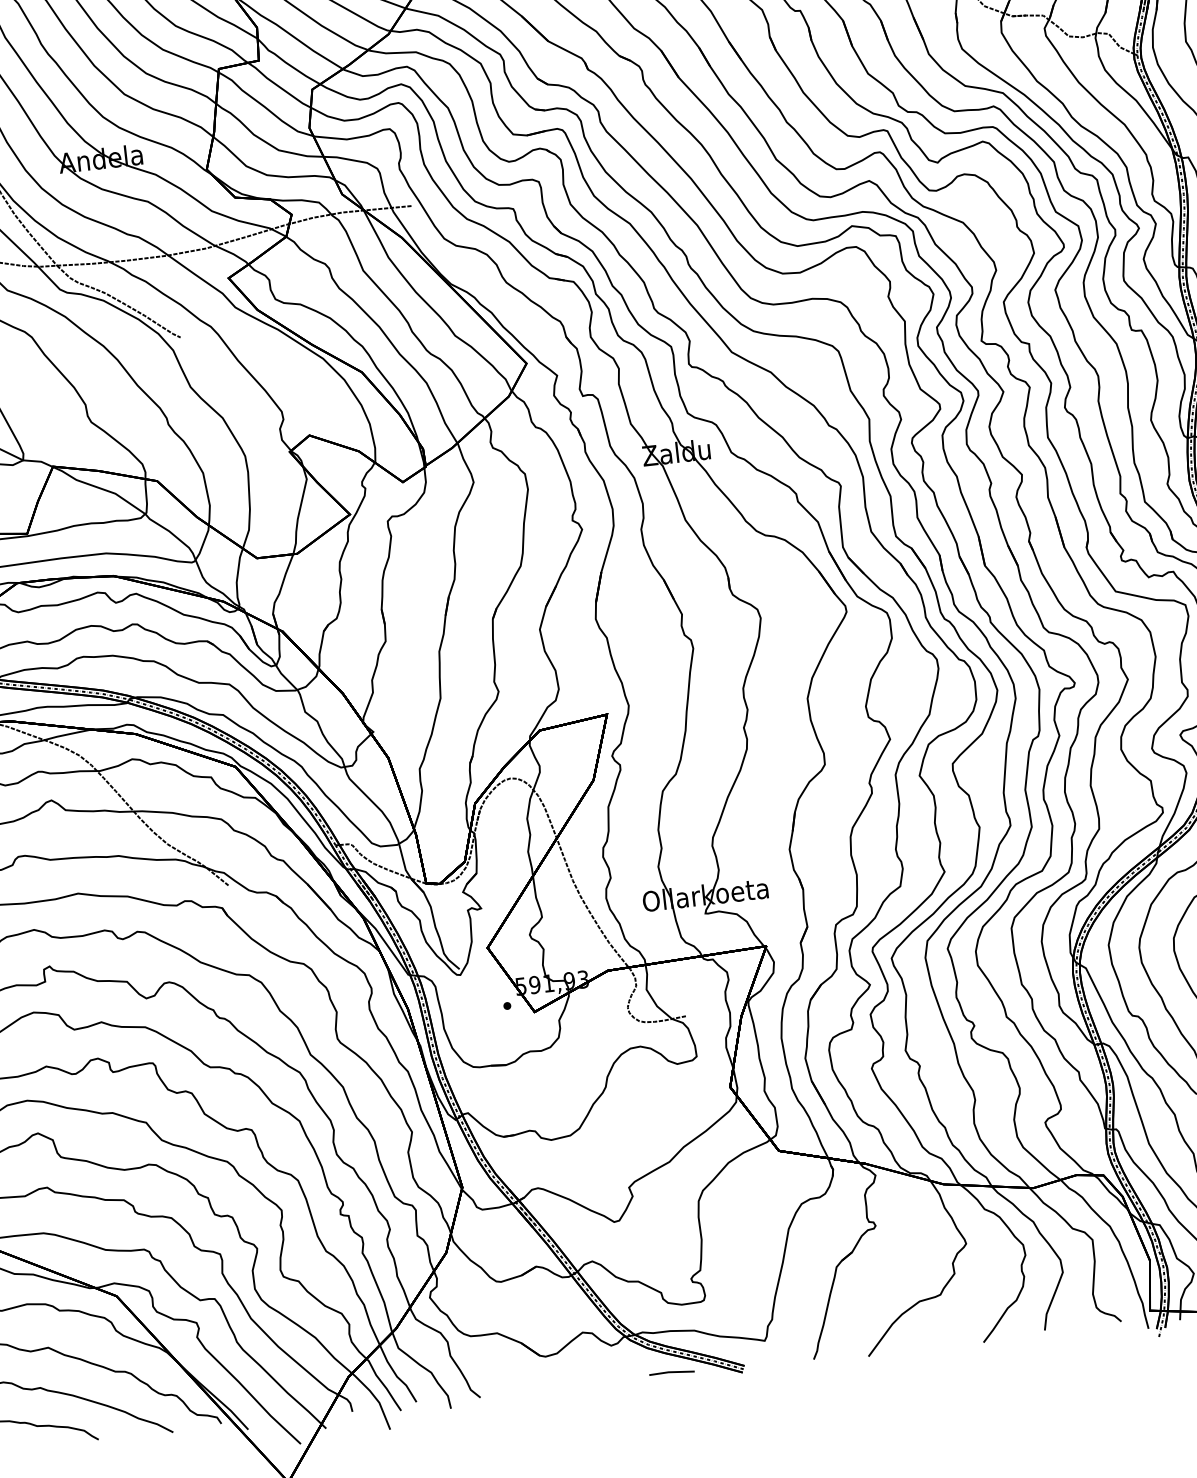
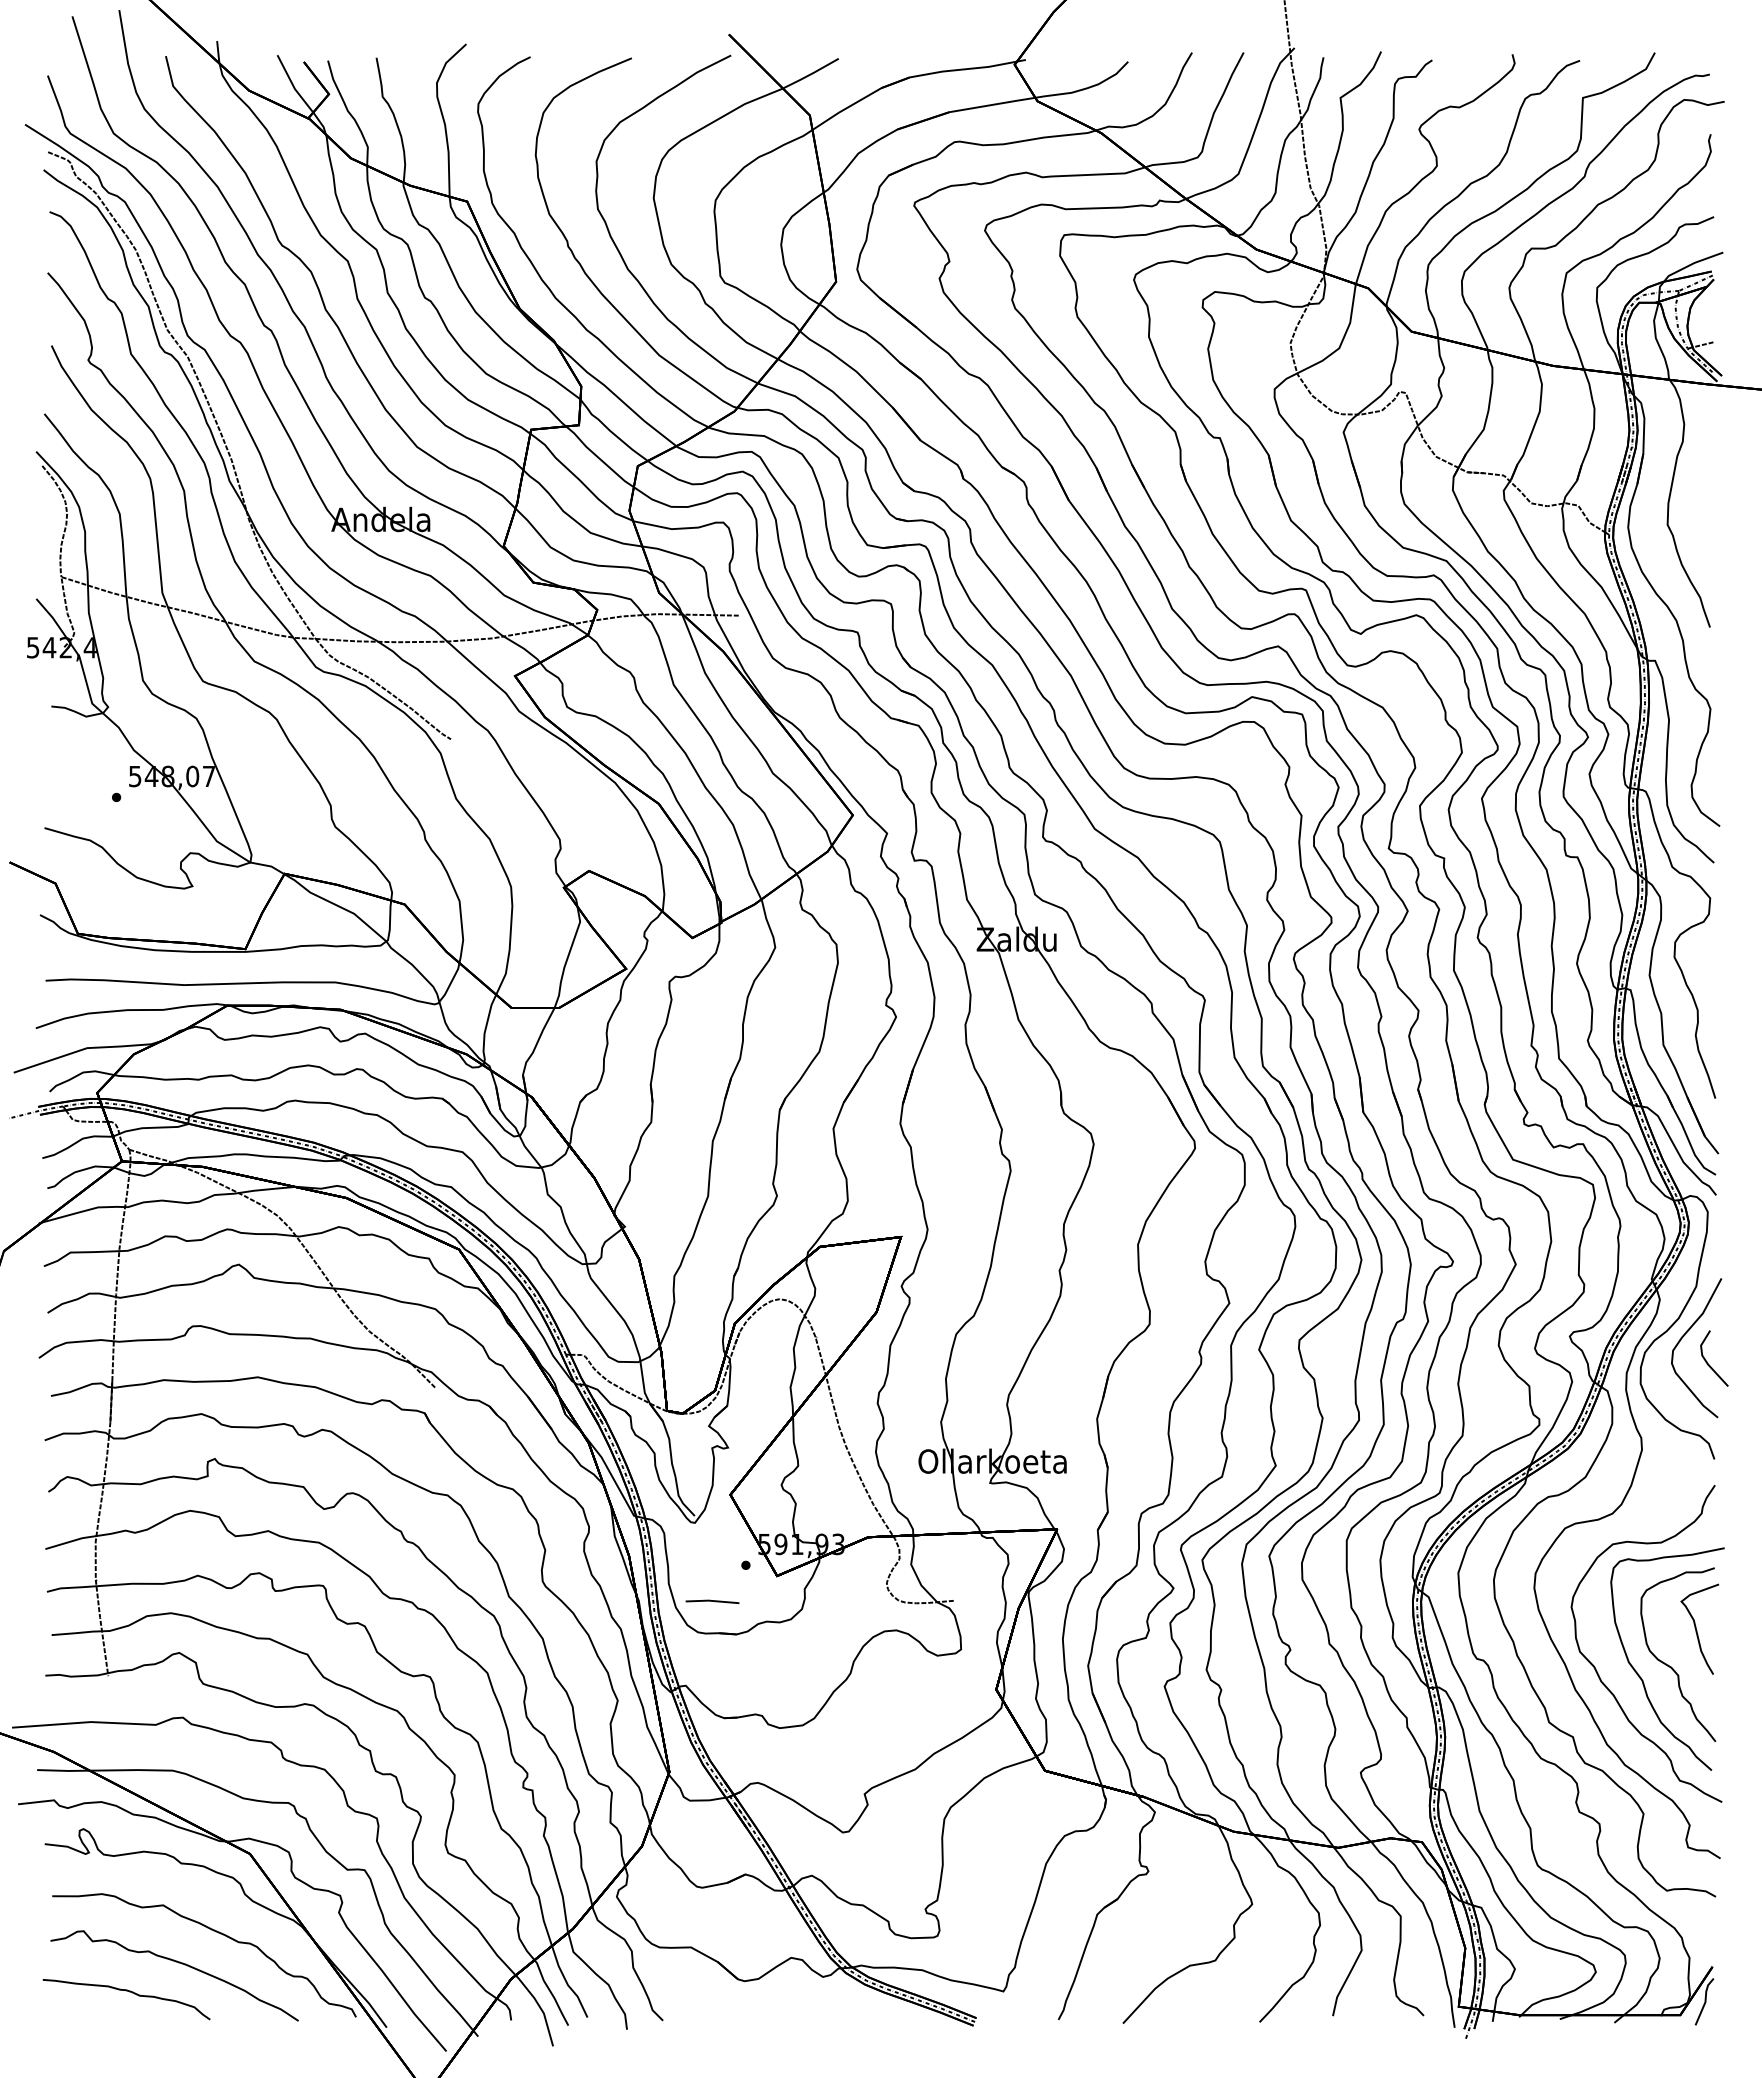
line: (671, 1372) -> (712, 1601), moved

